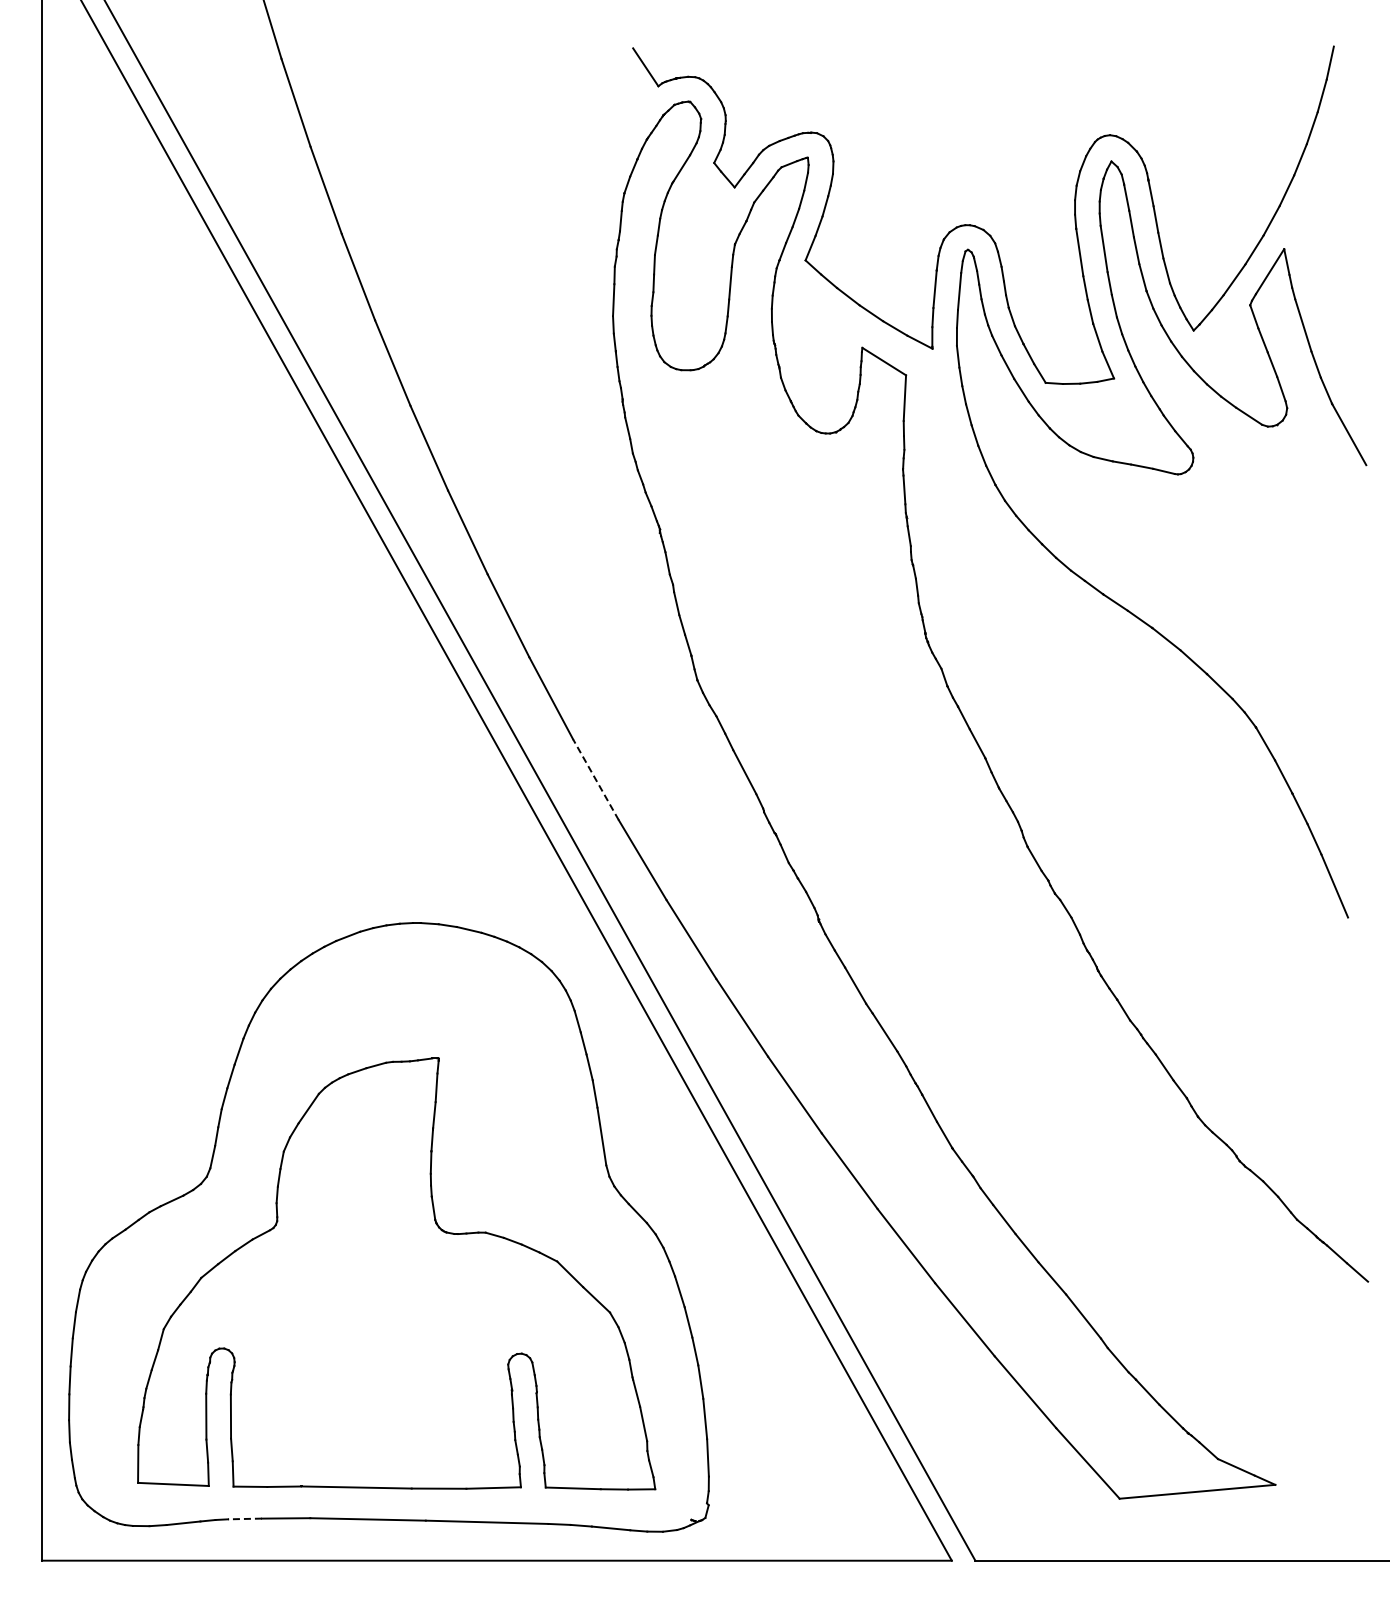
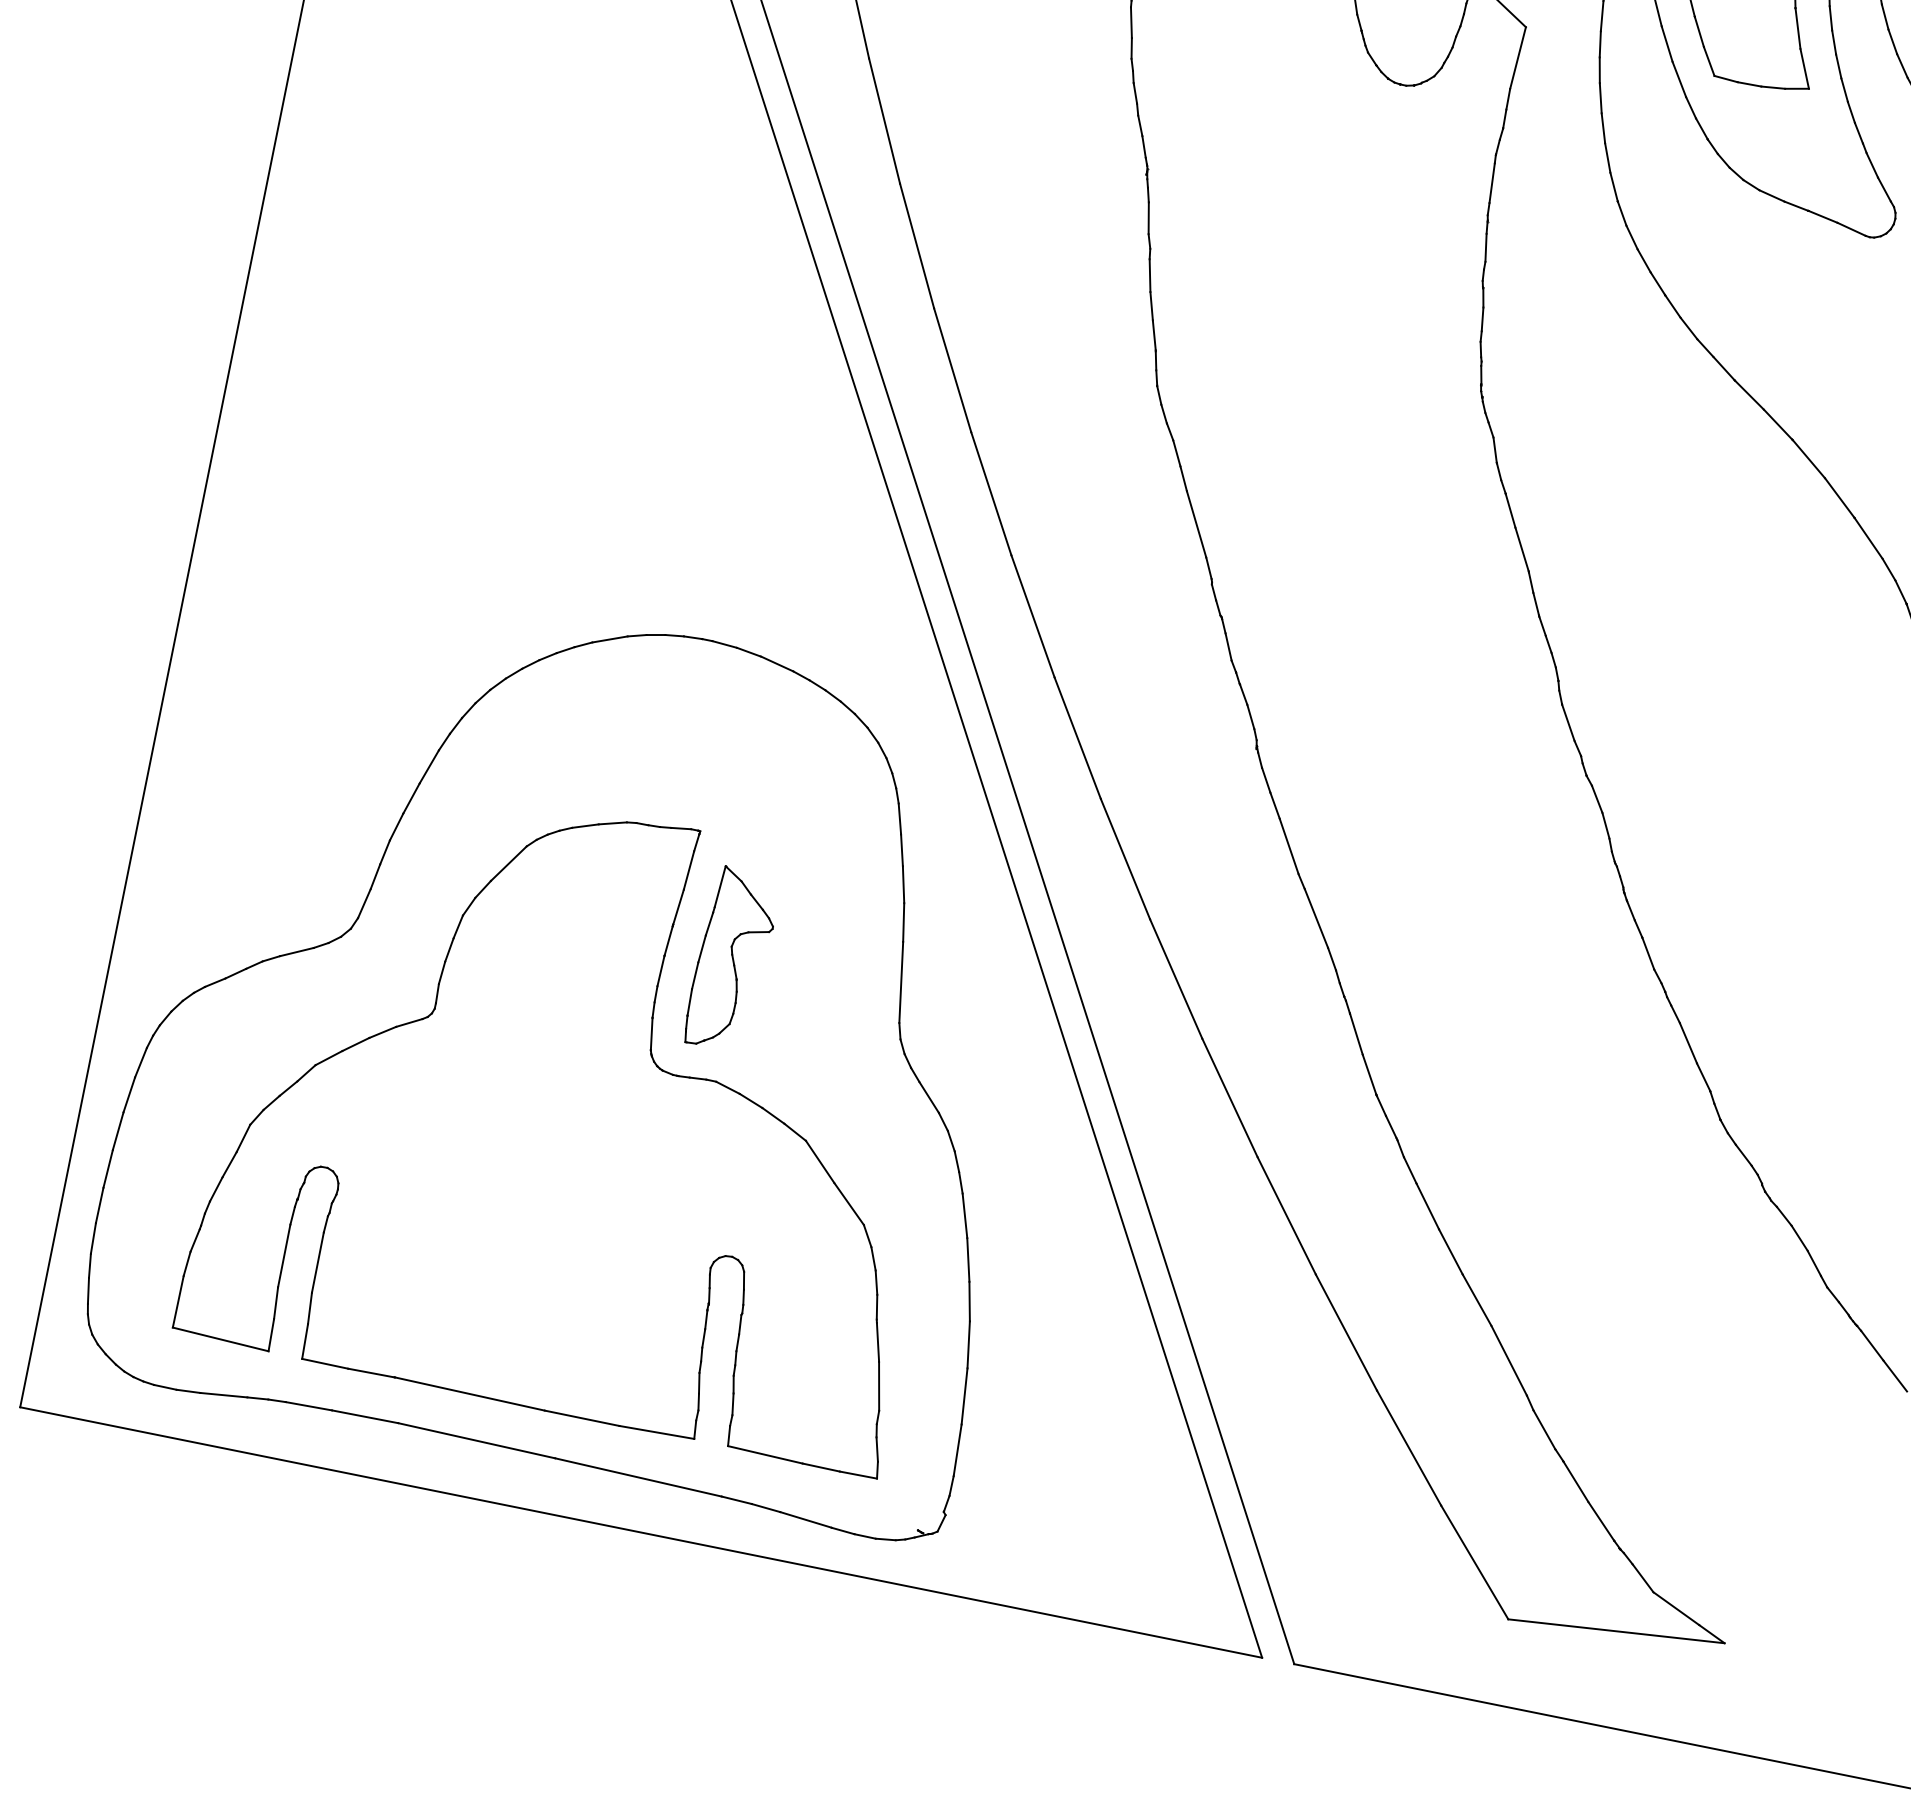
line: (595, 779) -> (990, 493), dashed -> solid
part: (479, 1144) -> (732, 959), added
line: (245, 1518) -> (309, 1405), dashed -> solid

